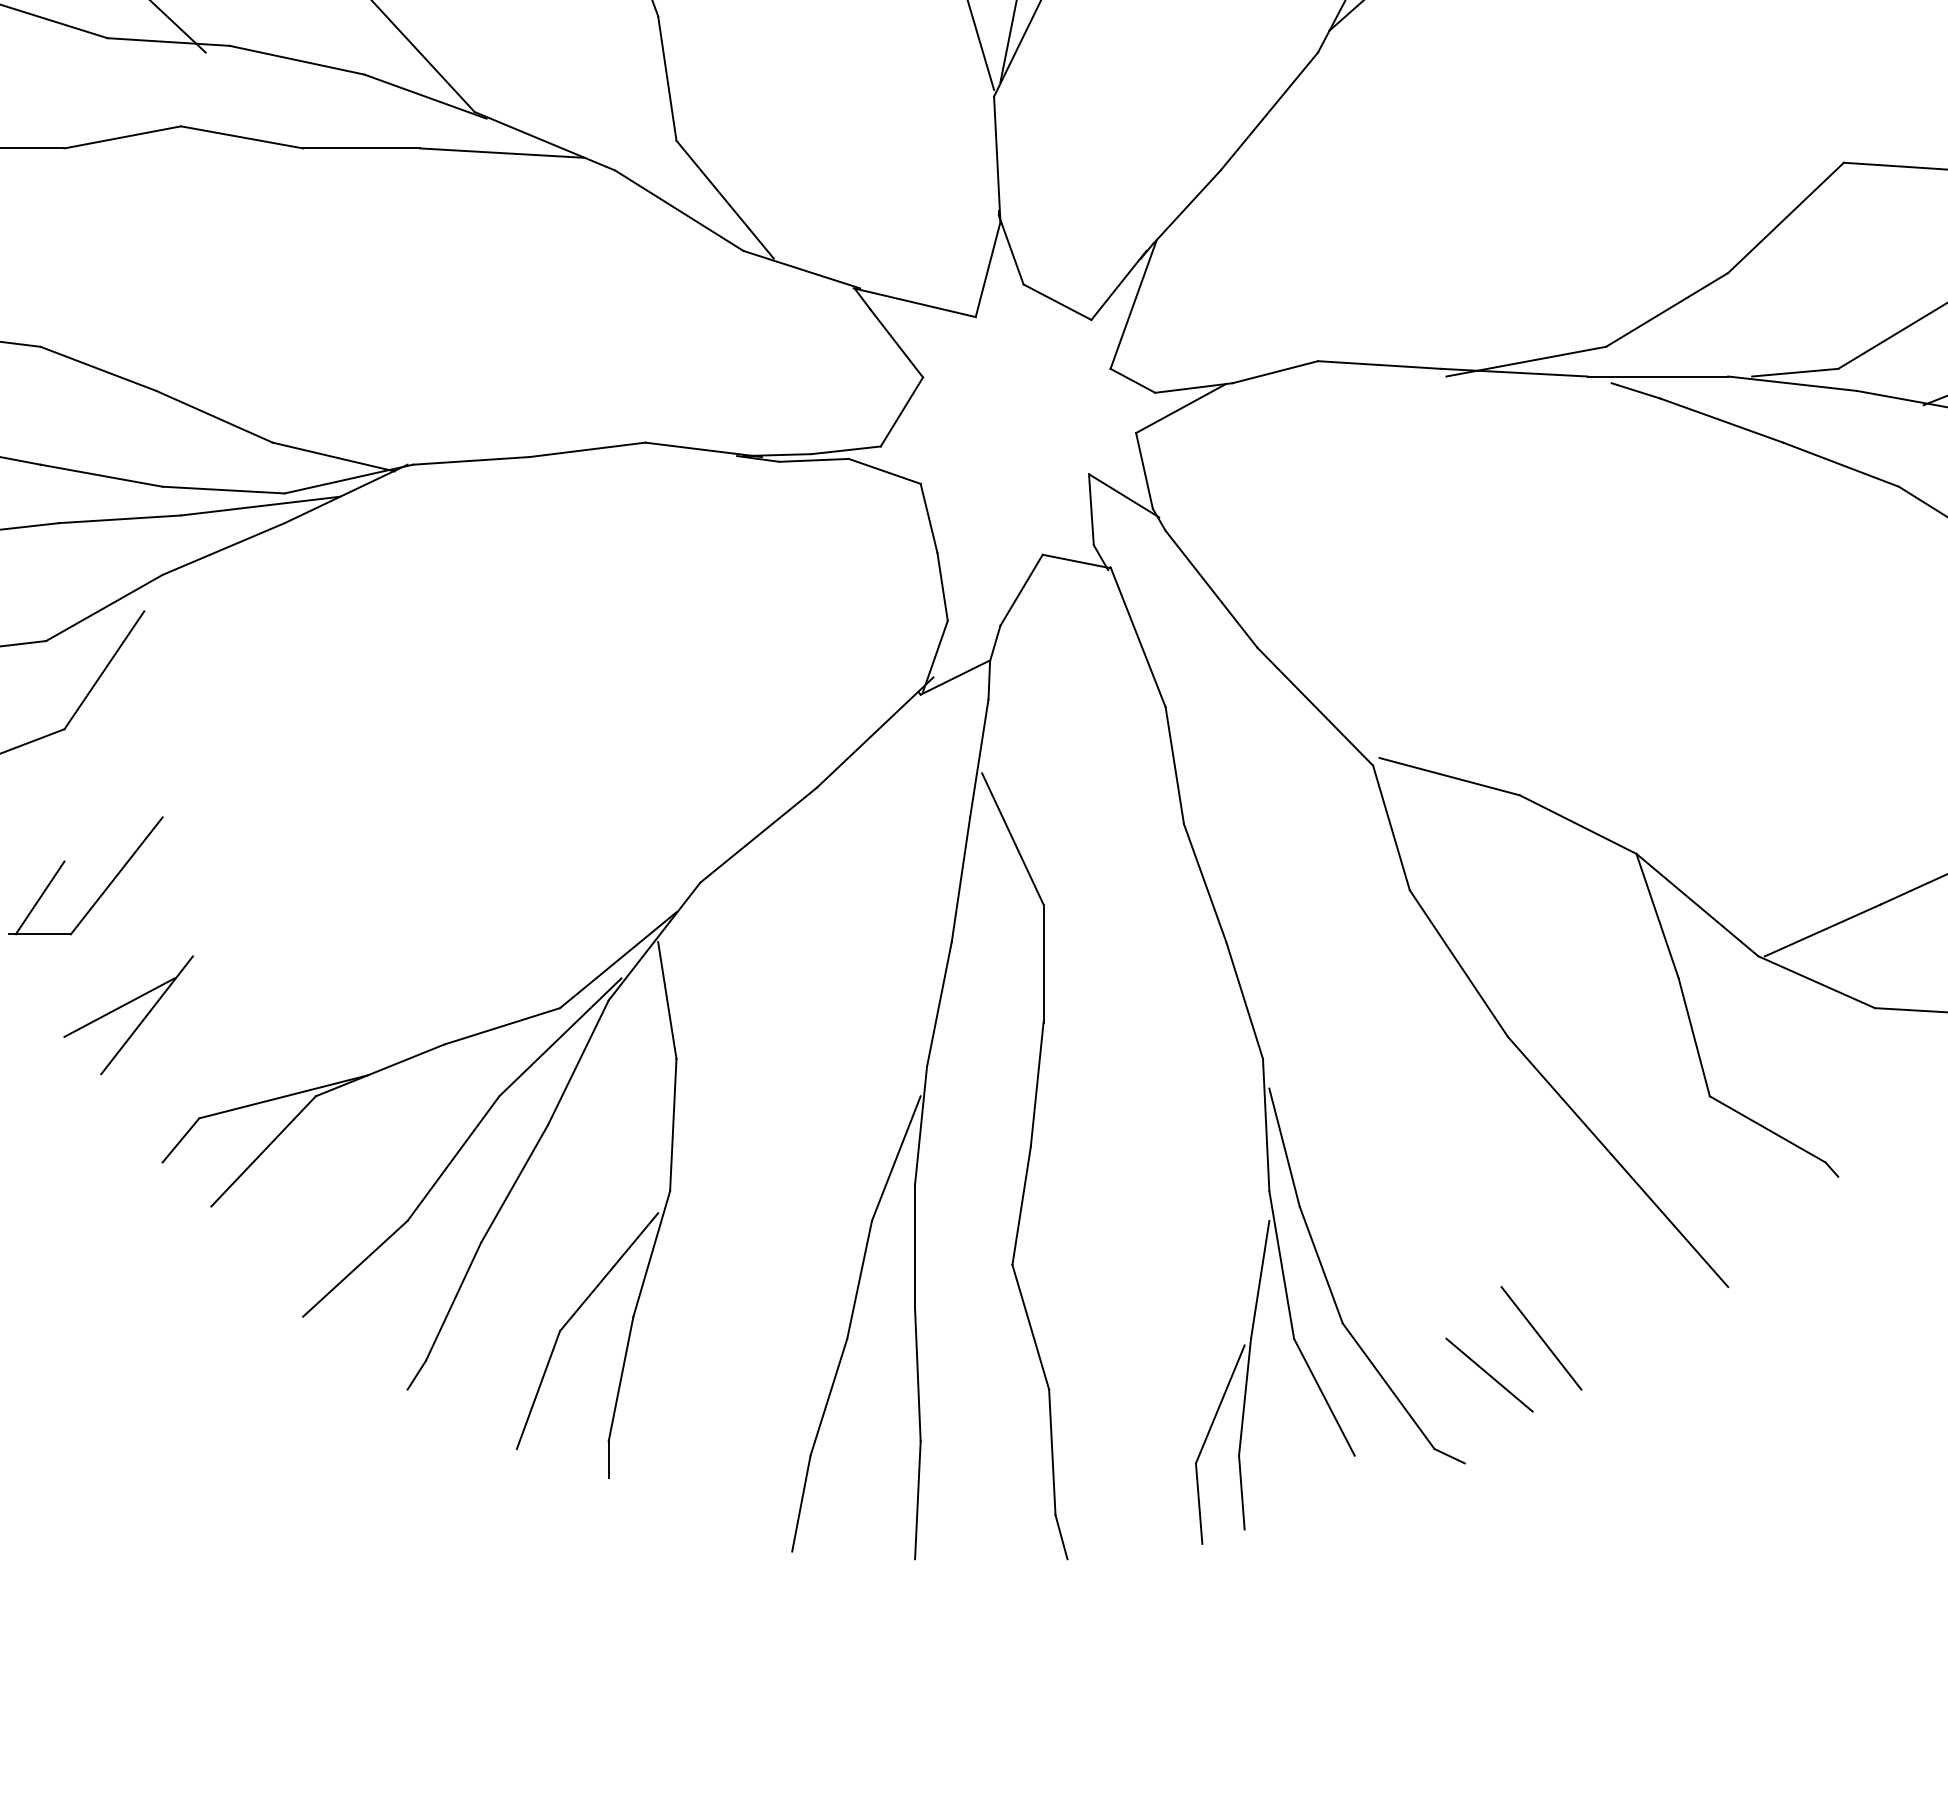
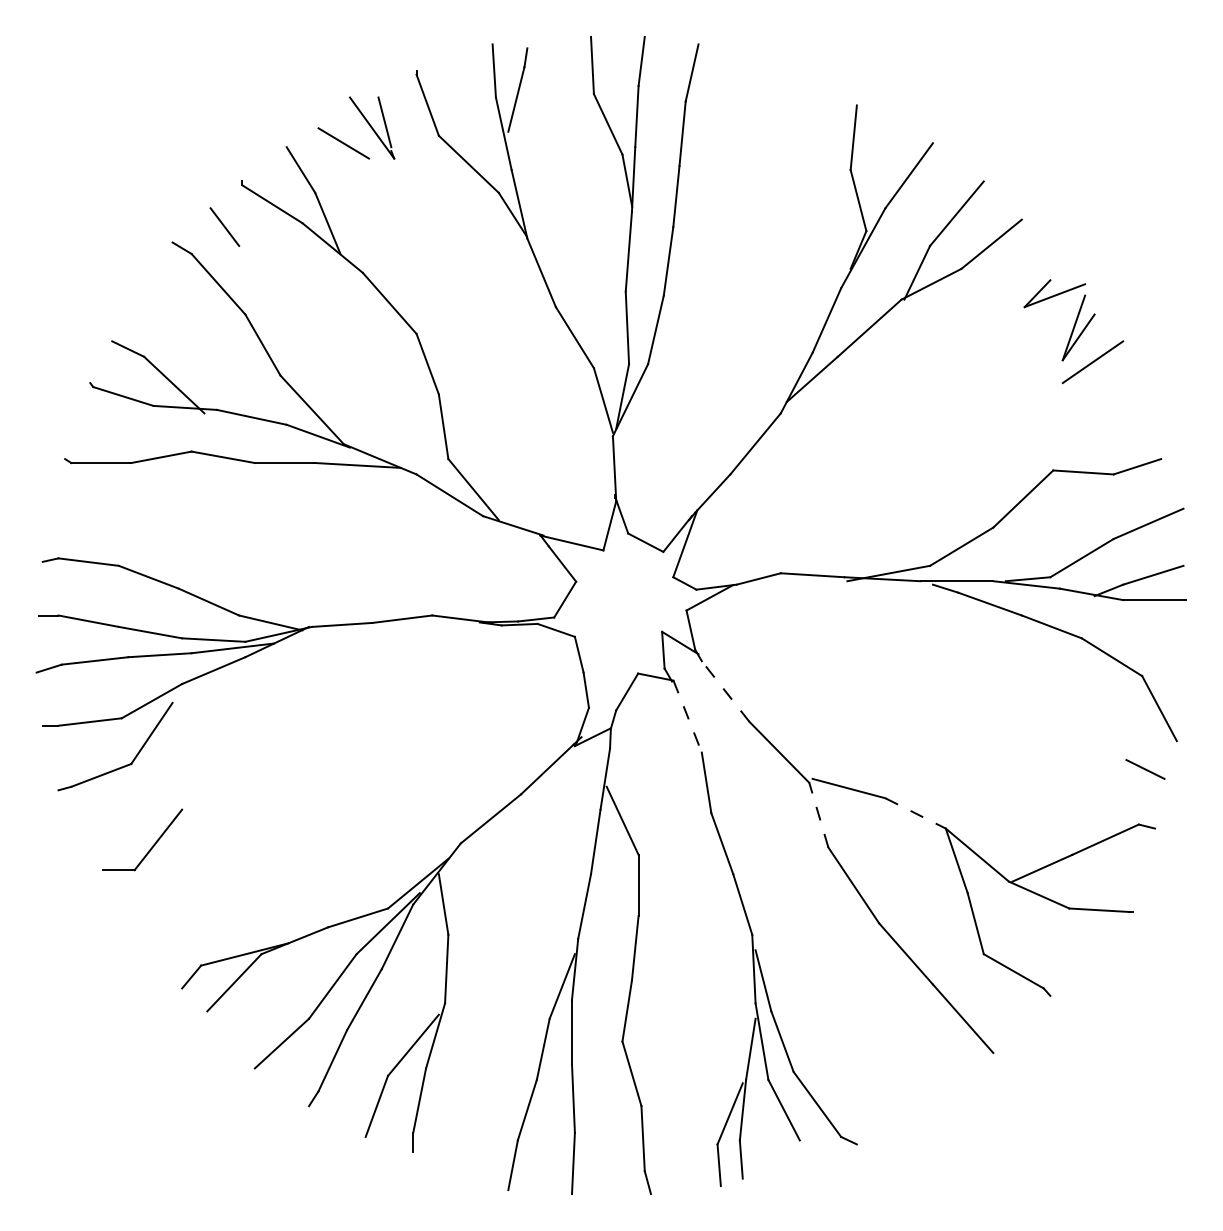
line: (1211, 589) -> (725, 691), solid -> dashed
line: (1137, 637) -> (687, 716), solid -> dashed
line: (1577, 824) -> (915, 813), solid -> dashed
line: (1390, 828) -> (818, 815), solid -> dashed
line: (39, 898) -> (118, 851), removed
part: (128, 1013) -> (164, 911), removed
line: (1541, 1338) -> (896, 1079), removed
line: (1489, 1374) -> (869, 1098), removed

